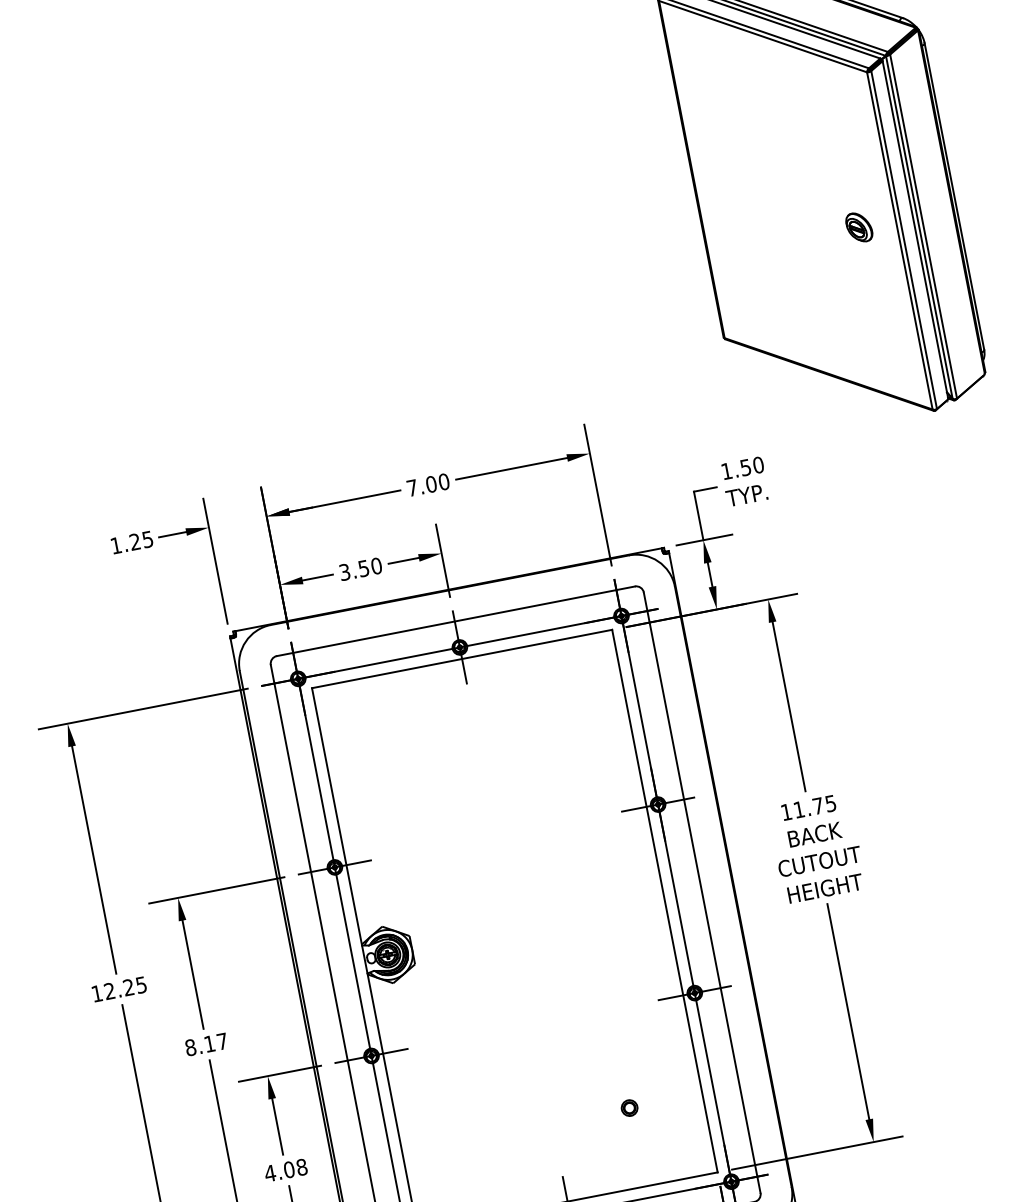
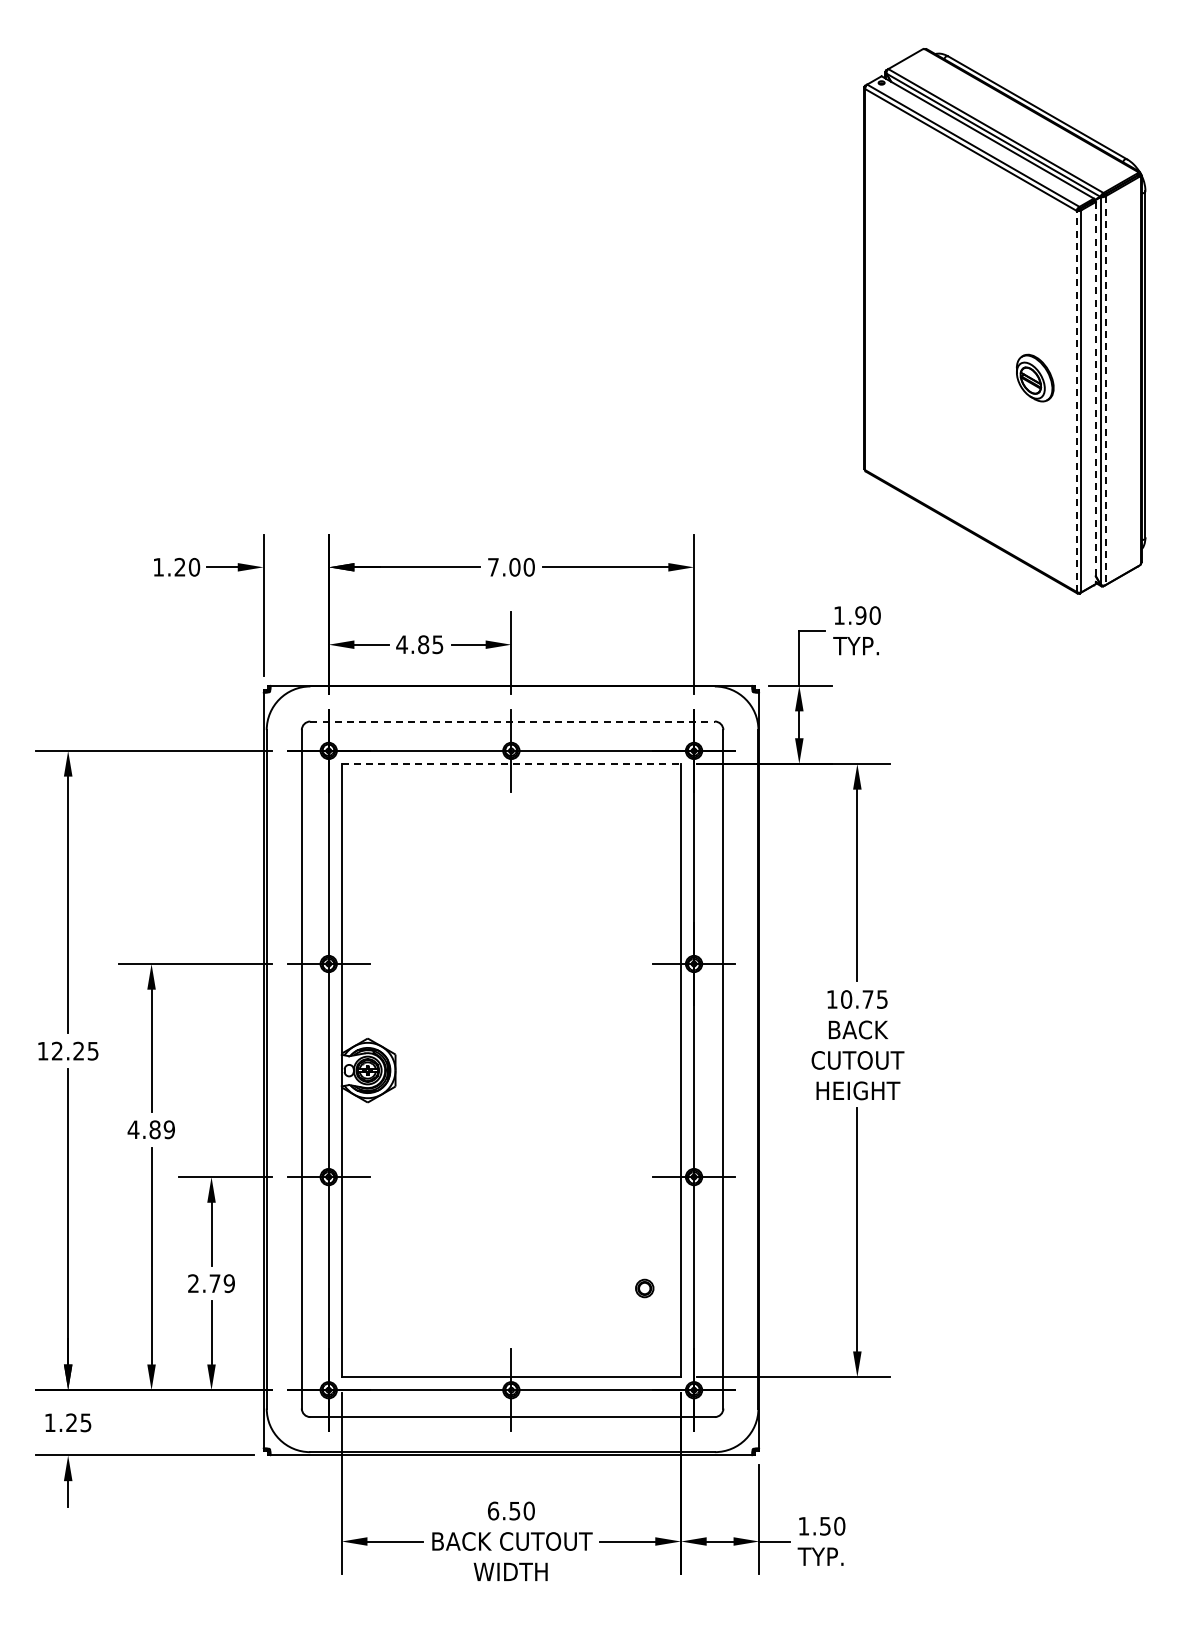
part: (859, 226) -> (1035, 377), size x1.4
line: (923, 227) -> (1105, 391), solid -> dashed
line: (915, 230) -> (1095, 393), solid -> dashed
line: (899, 241) -> (1076, 401), solid -> dashed
text: (745, 467) -> (860, 615), 1.50 -> 1.90
text: (147, 538) -> (194, 566), 1.25 -> 1.20
text: (360, 569) -> (419, 644), 3.50 -> 4.85
line: (456, 621) -> (513, 721), solid -> dashed
line: (462, 658) -> (511, 763), solid -> dashed
text: (799, 809) -> (846, 999), 11.75 -> 10.75
text: (205, 1044) -> (150, 1129), 8.17 -> 4.89
part: (629, 1108) -> (644, 1288), moved
text: (285, 1170) -> (210, 1283), 4.08 -> 2.79

